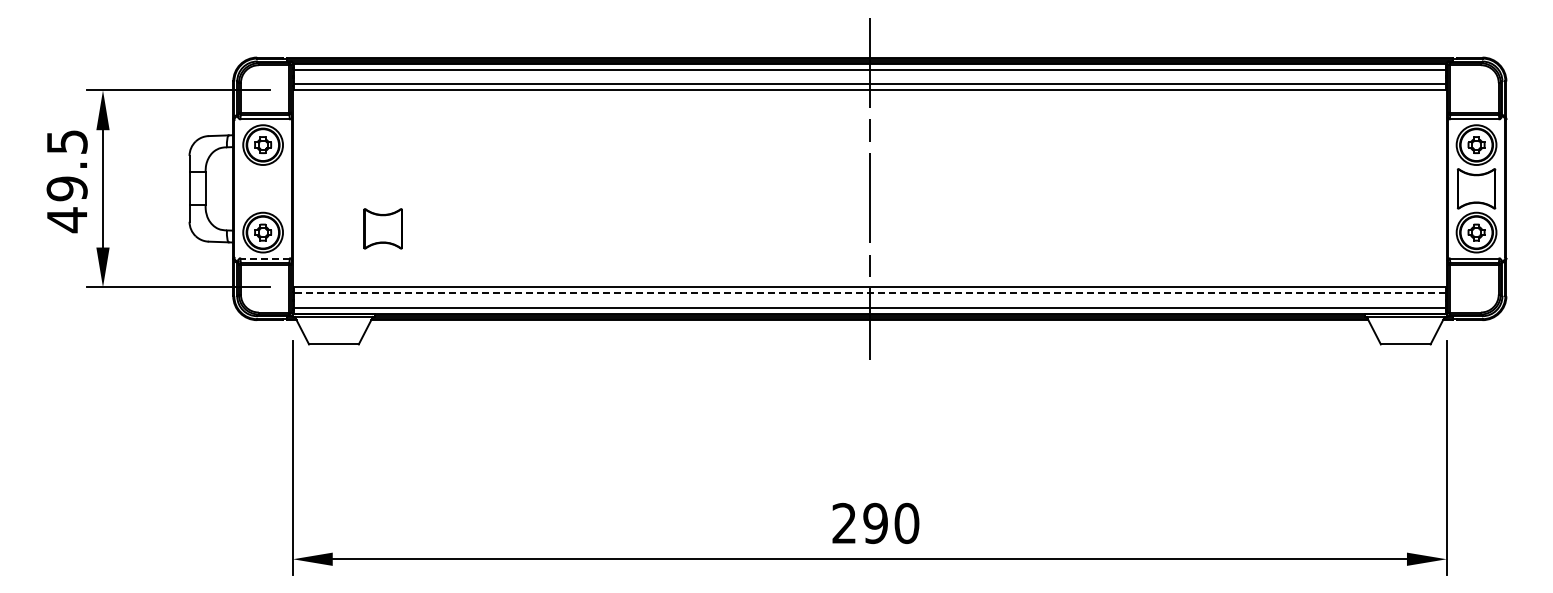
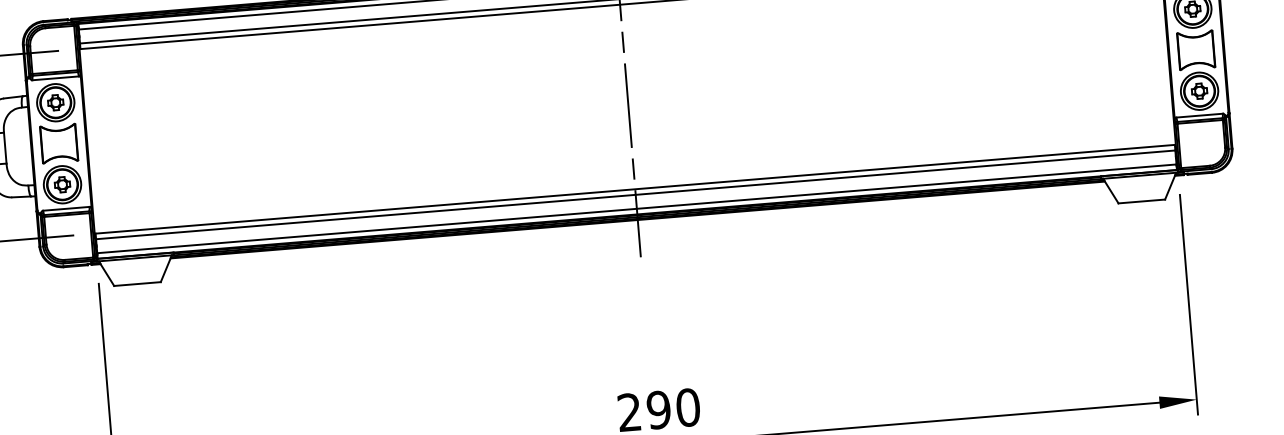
part: (382, 228) -> (58, 143), moved
line: (265, 258) -> (66, 208), dashed -> solid
line: (869, 293) -> (635, 195), dashed -> solid

